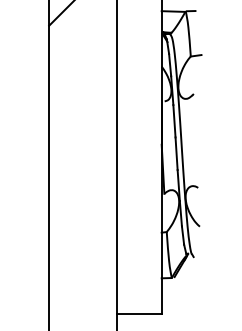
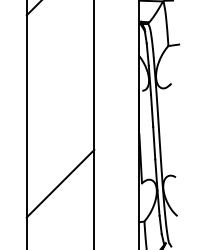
line: (82, 193) -> (60, 183), added

